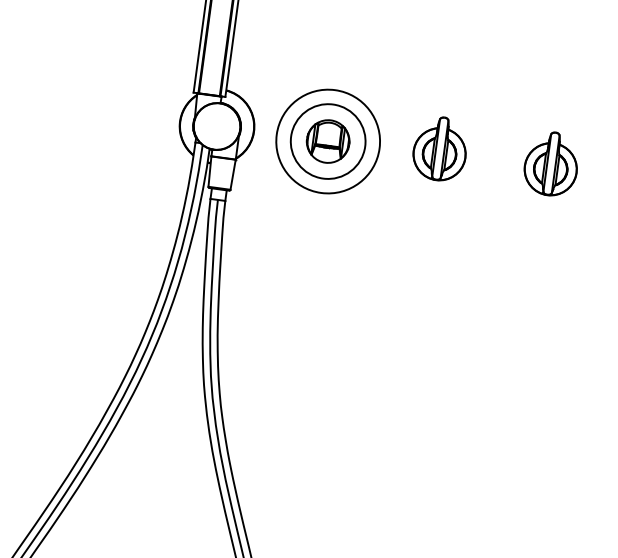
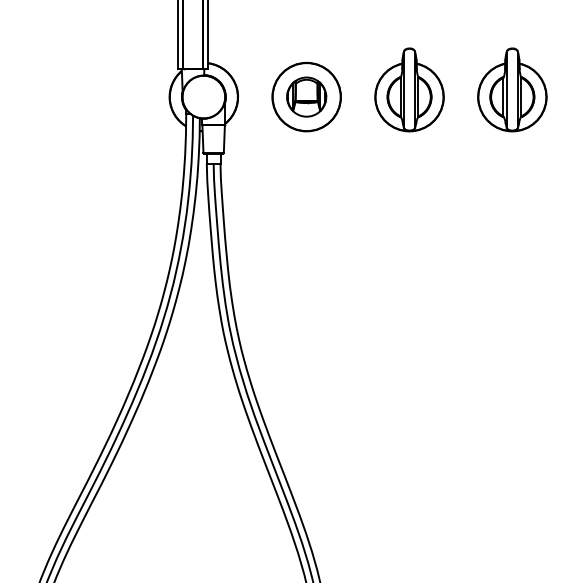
circle: (327, 141) -> (306, 97), size x0.71
part: (440, 148) -> (409, 89), size x1.43
part: (551, 163) -> (512, 89), size x1.43

